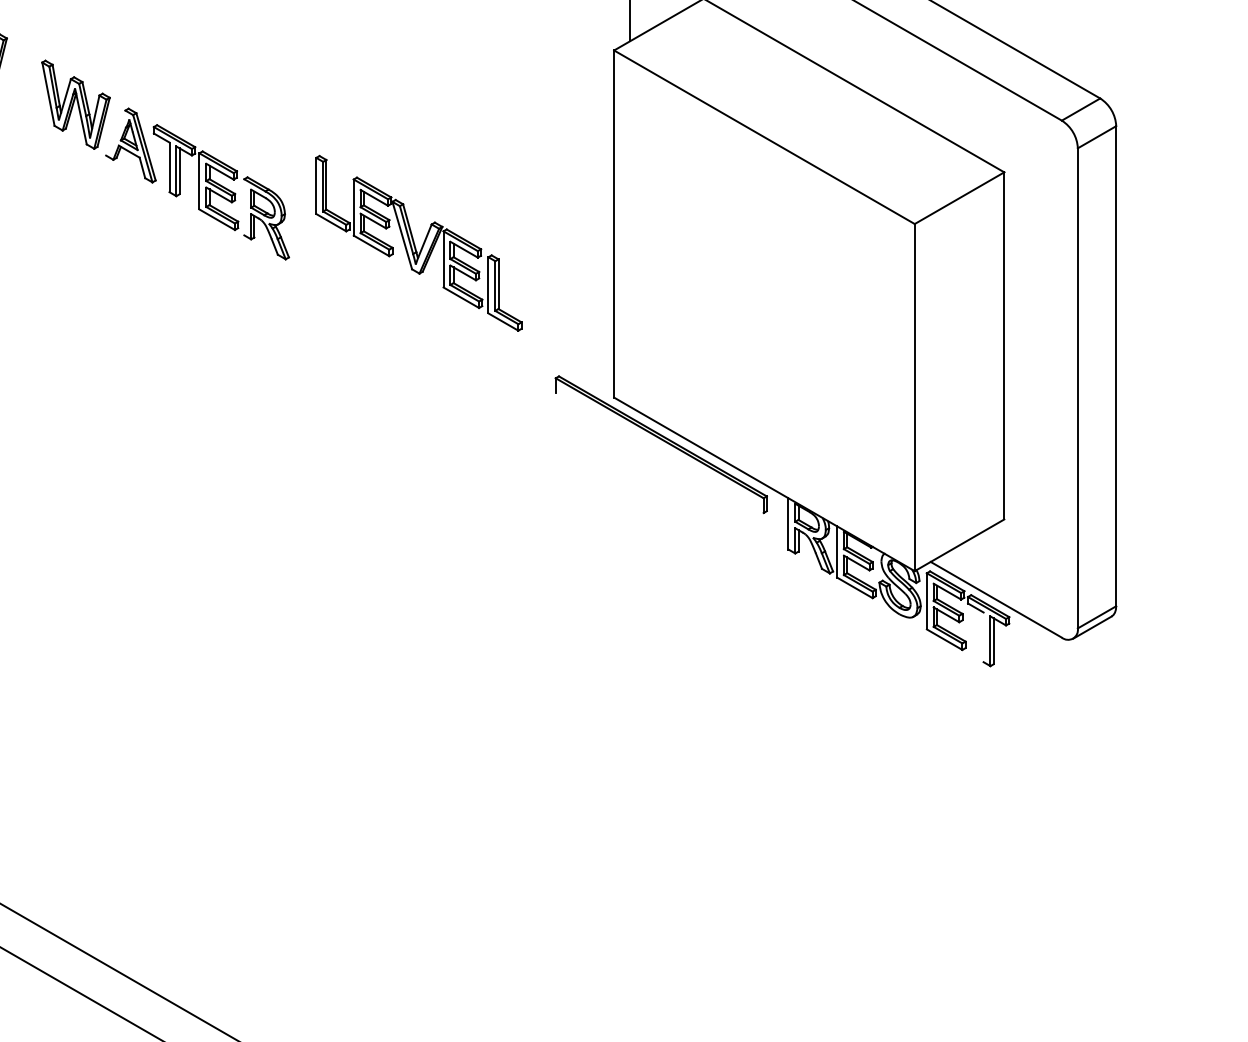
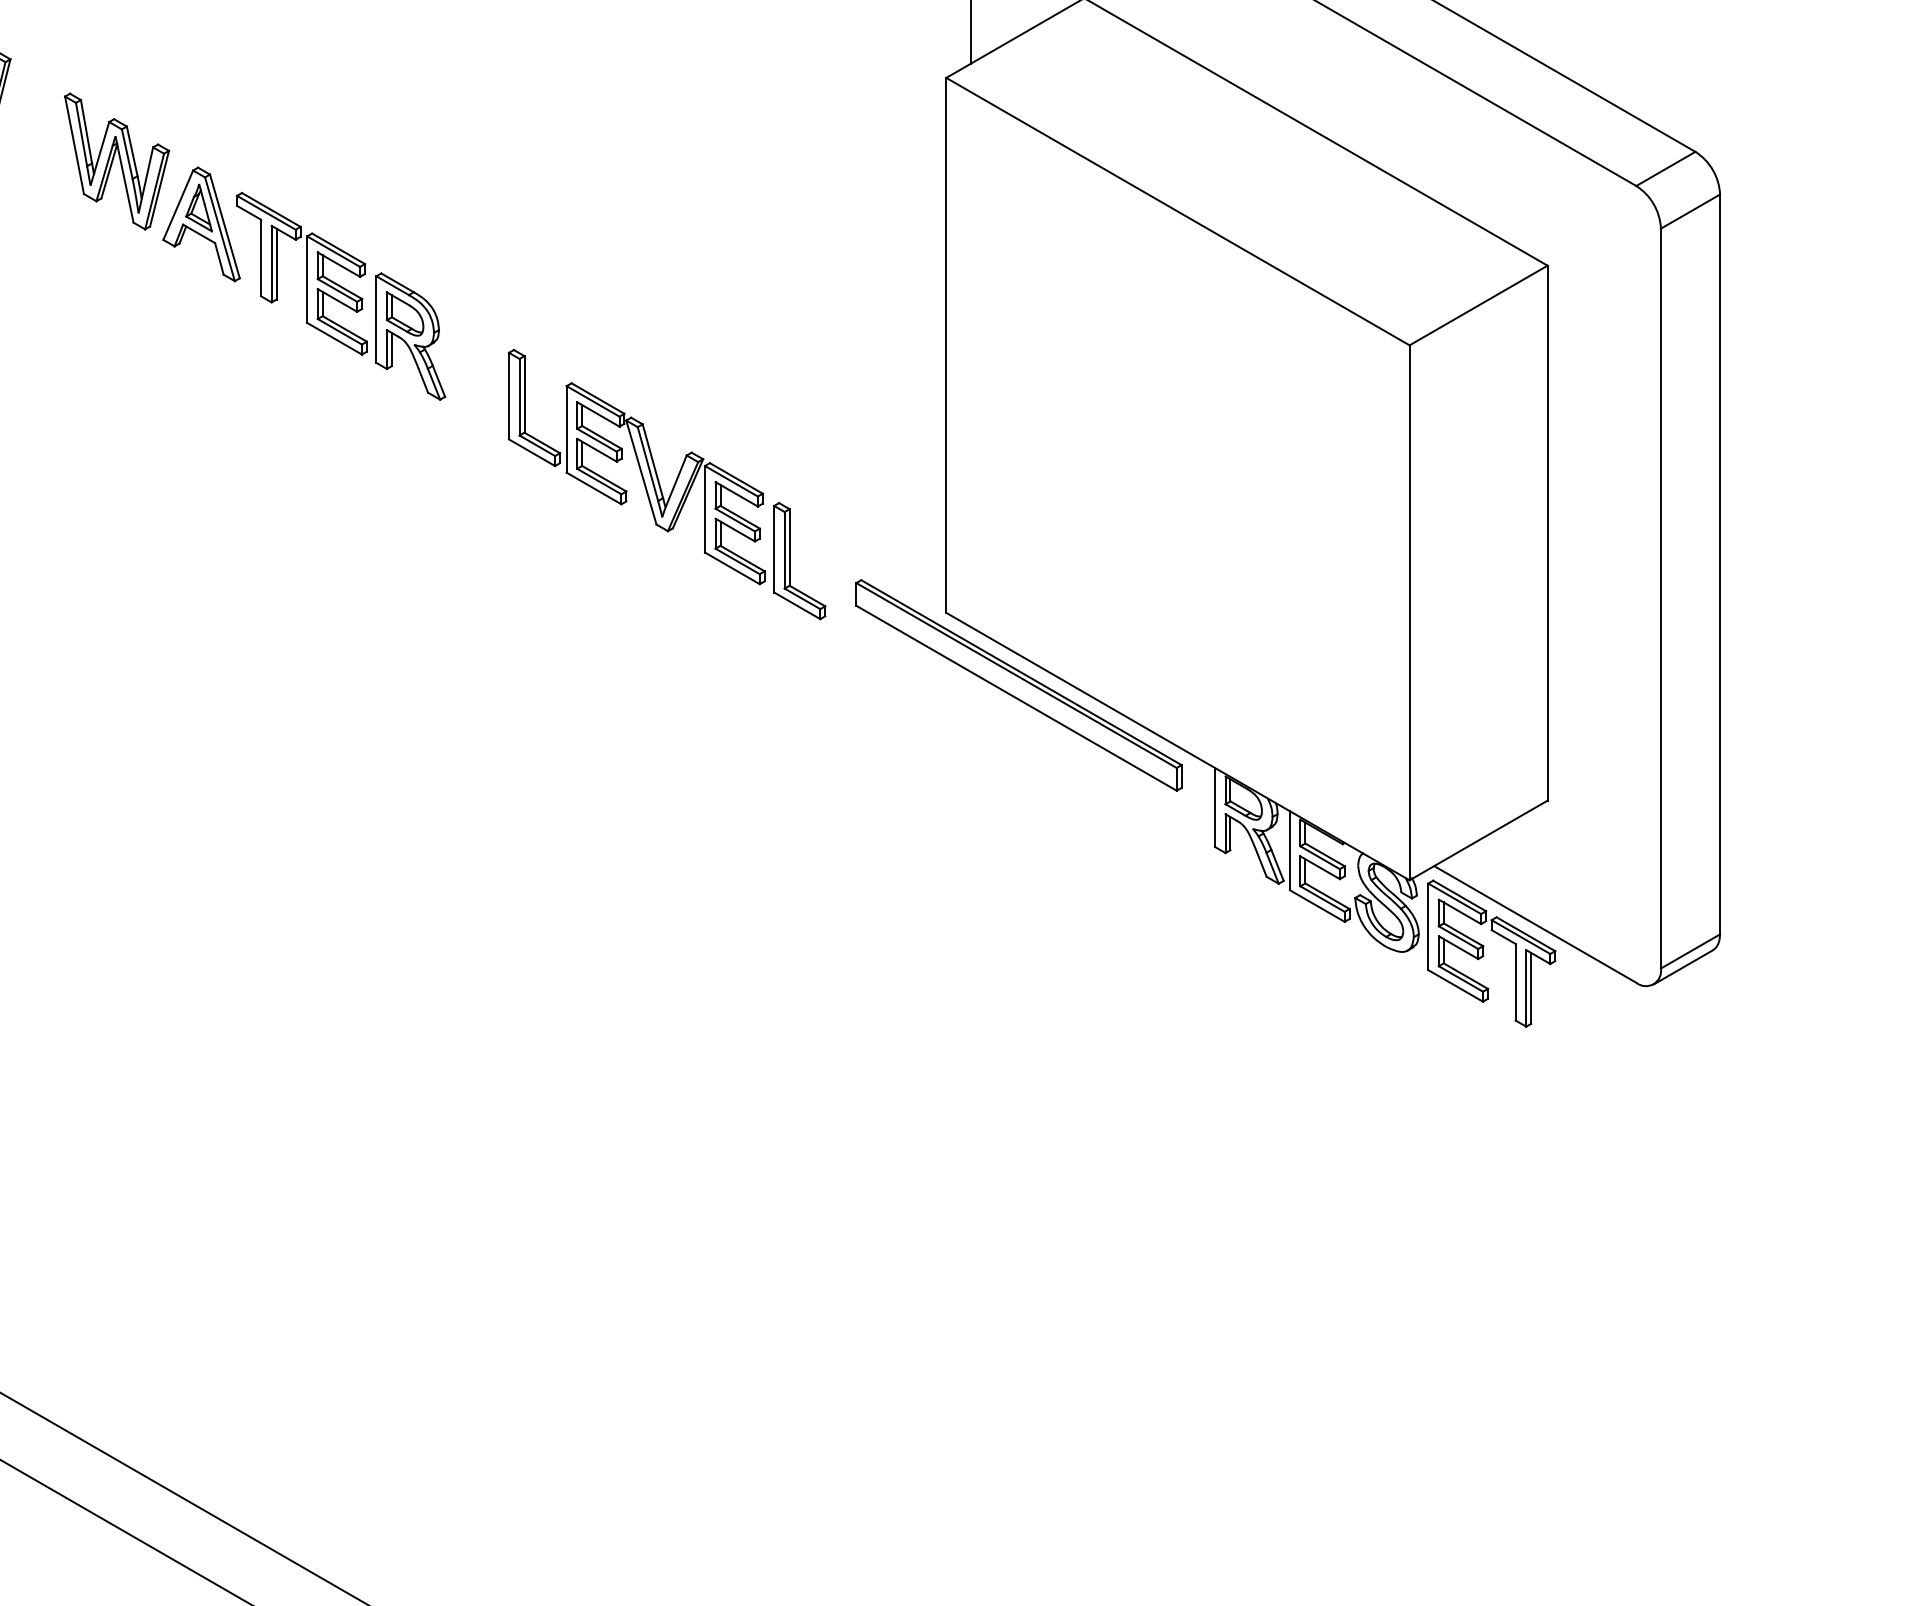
line: (115, 132) -> (177, 204), added
line: (244, 207) -> (376, 319), added
part: (418, 242) -> (666, 483), moved
line: (659, 453) -> (1016, 698), added
line: (983, 637) -> (1515, 982), added

